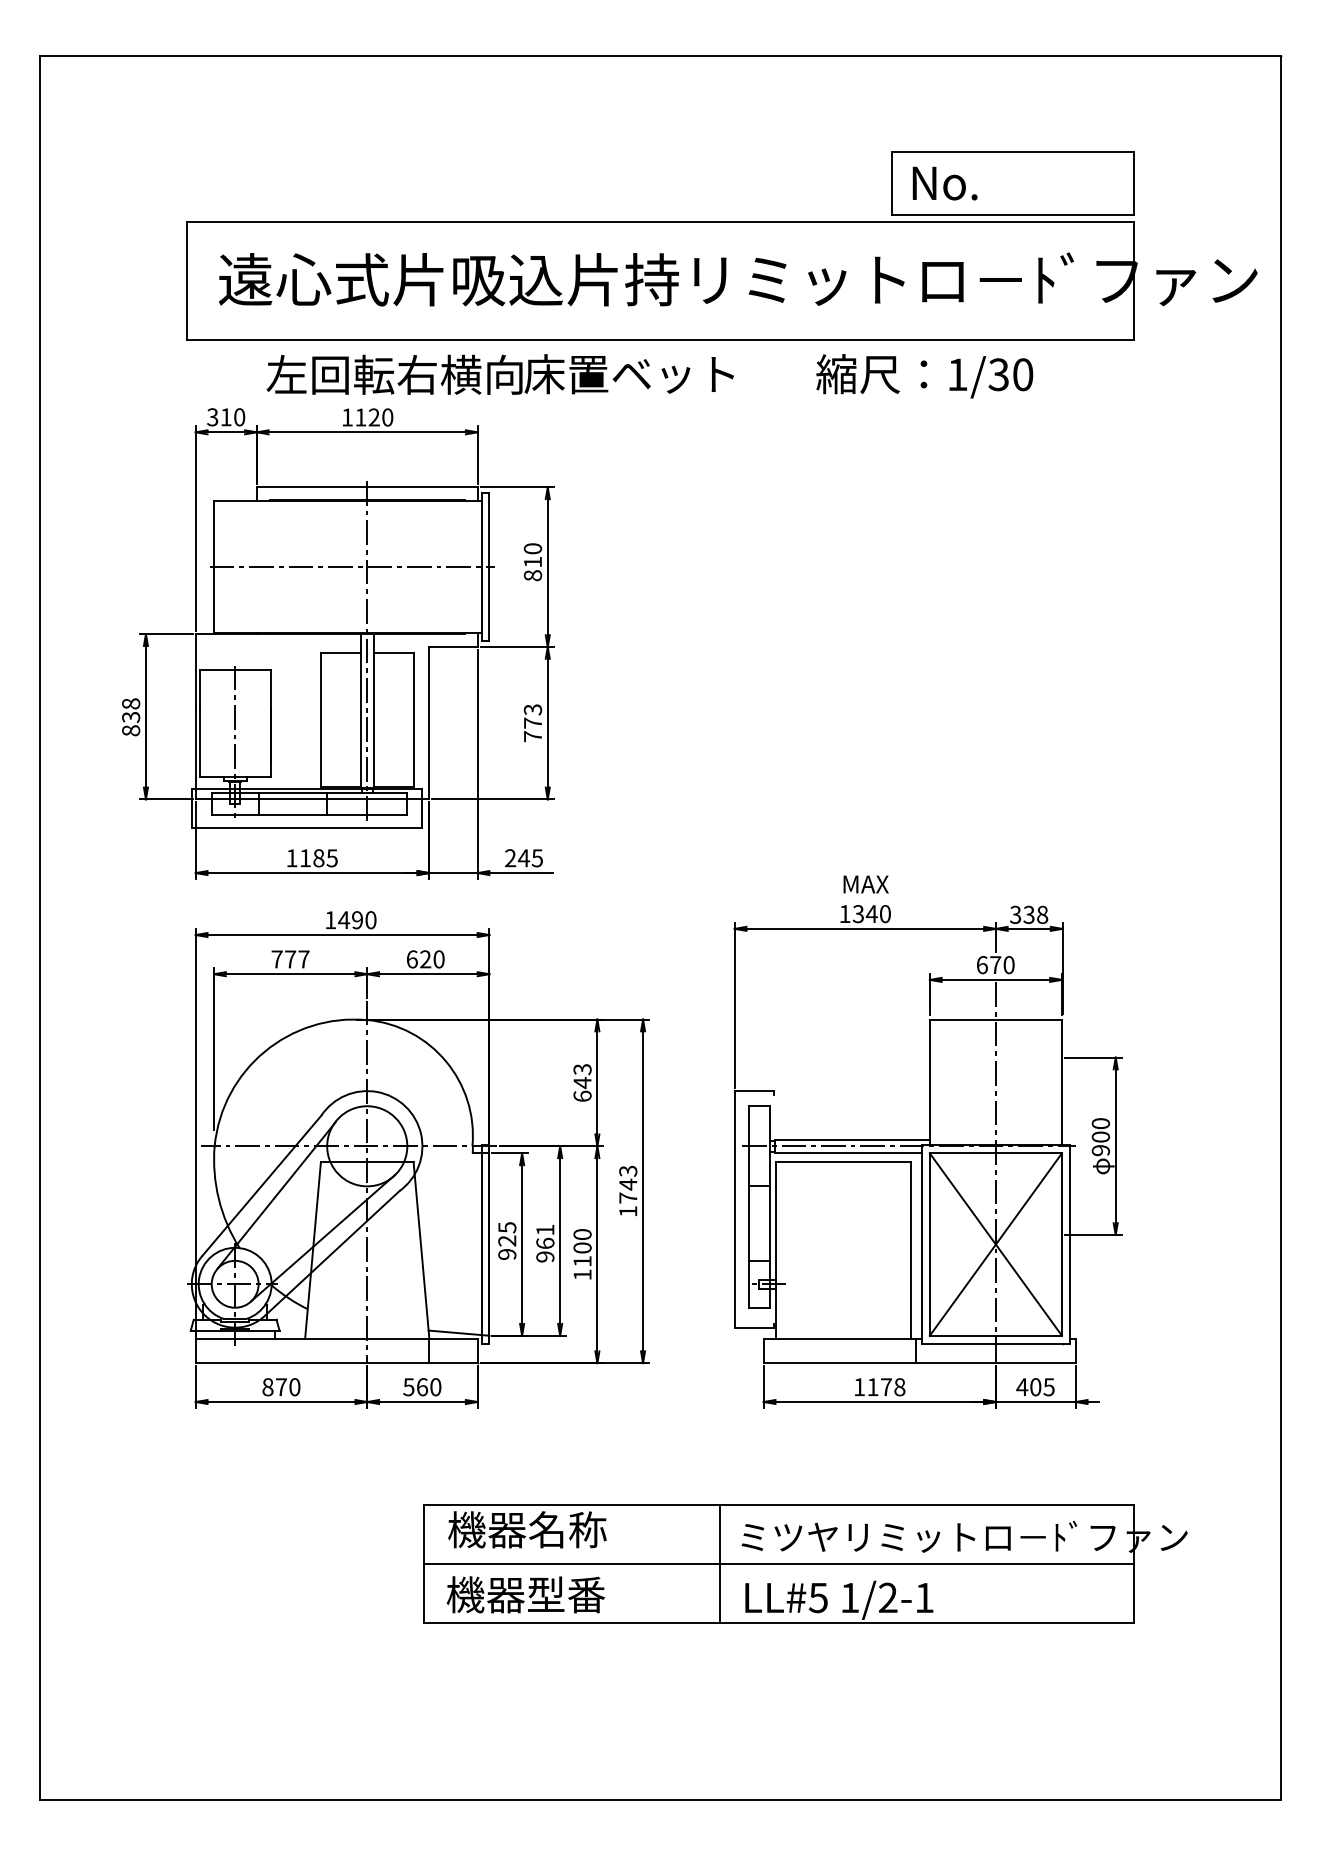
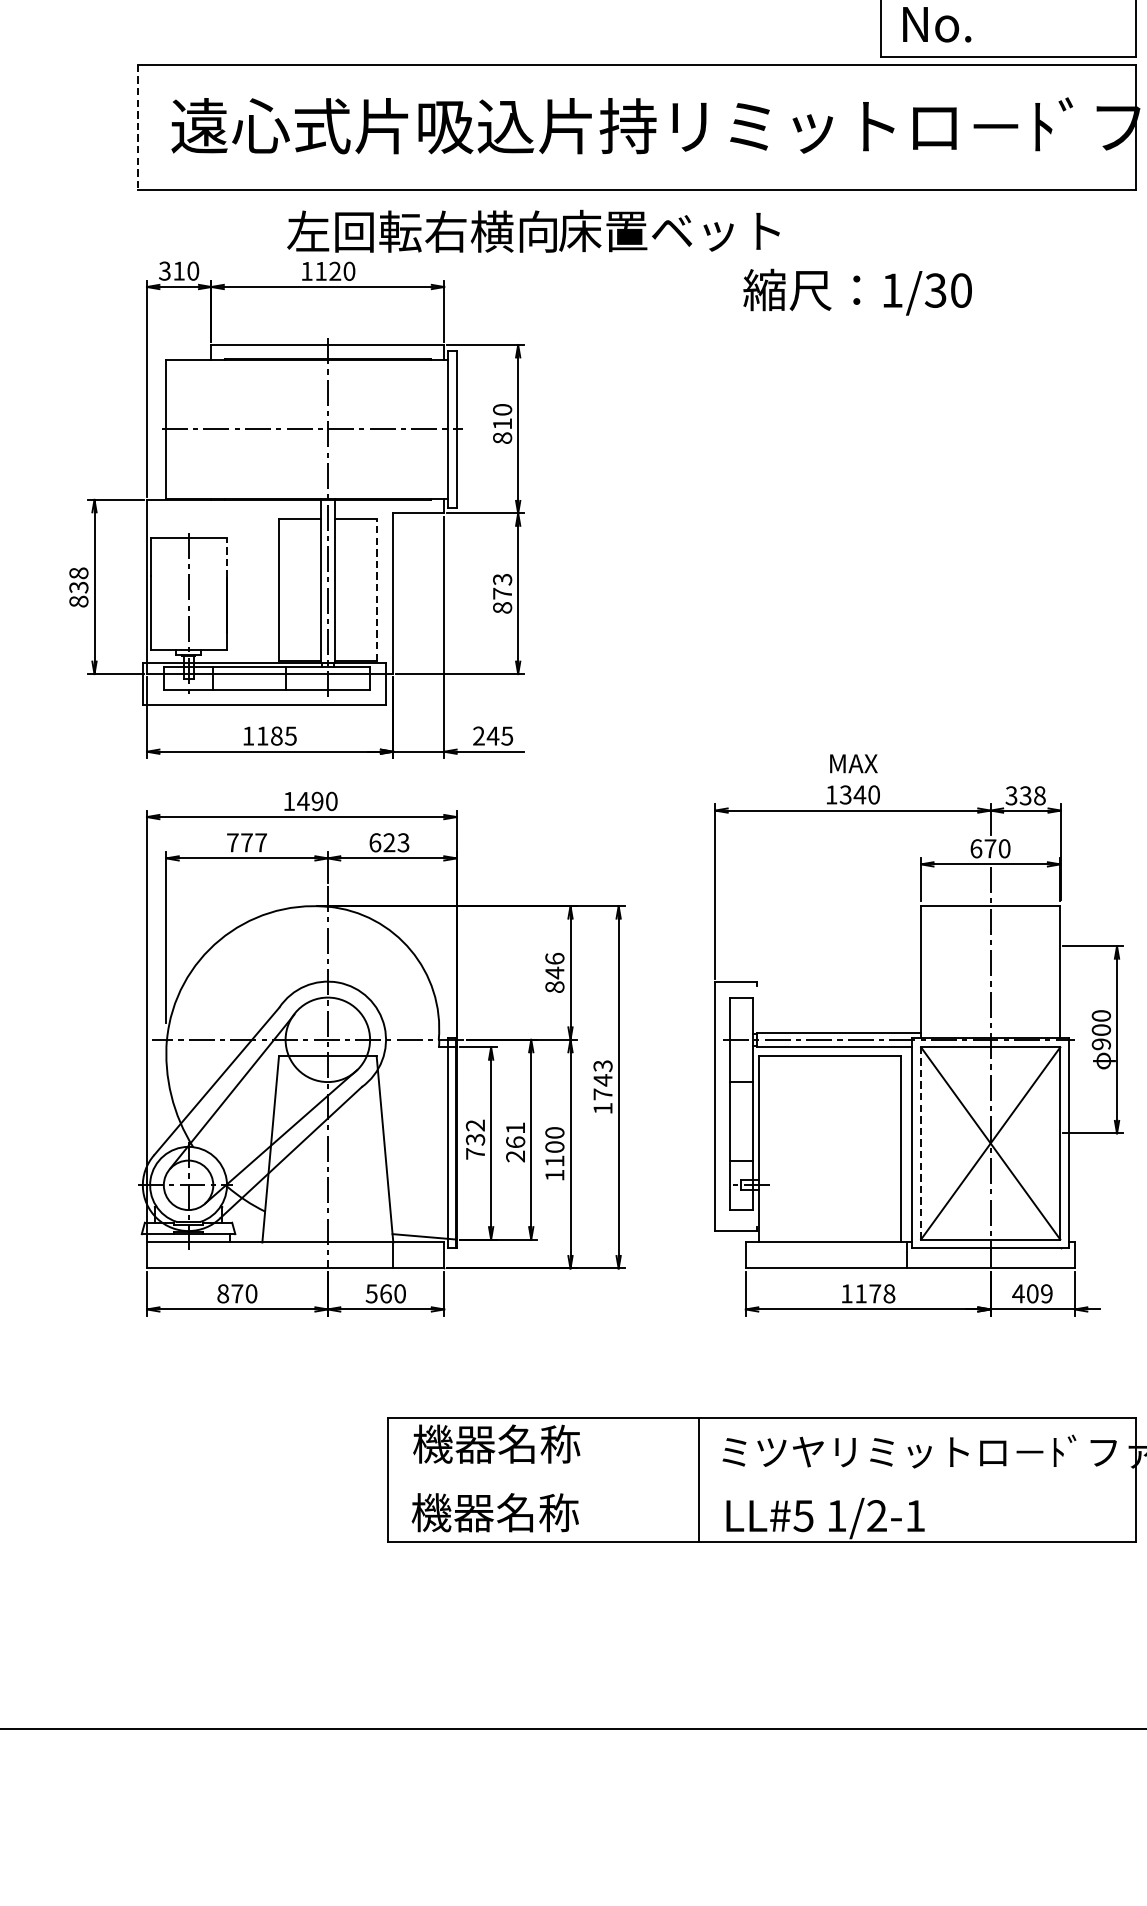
line: (187, 281) -> (138, 127), solid -> dashed
text: (499, 374) -> (532, 231), moved
text: (924, 376) -> (857, 292), moved
line: (271, 689) -> (226, 558), solid -> dashed
line: (413, 719) -> (376, 589), solid -> dashed
text: (532, 736) -> (502, 607), 773 -> 873
text: (438, 959) -> (402, 842), 620 -> 623
text: (582, 1082) -> (554, 972), 643 -> 846
text: (507, 1240) -> (475, 1139), 925 -> 732
line: (929, 1244) -> (920, 1143), solid -> dashed
text: (545, 1256) -> (515, 1156), 961 -> 261
text: (1048, 1387) -> (1046, 1294), 405 -> 409
line: (778, 1563) -> (761, 1479), removed
text: (566, 1594) -> (537, 1512), 機器型番 -> 機器名称

